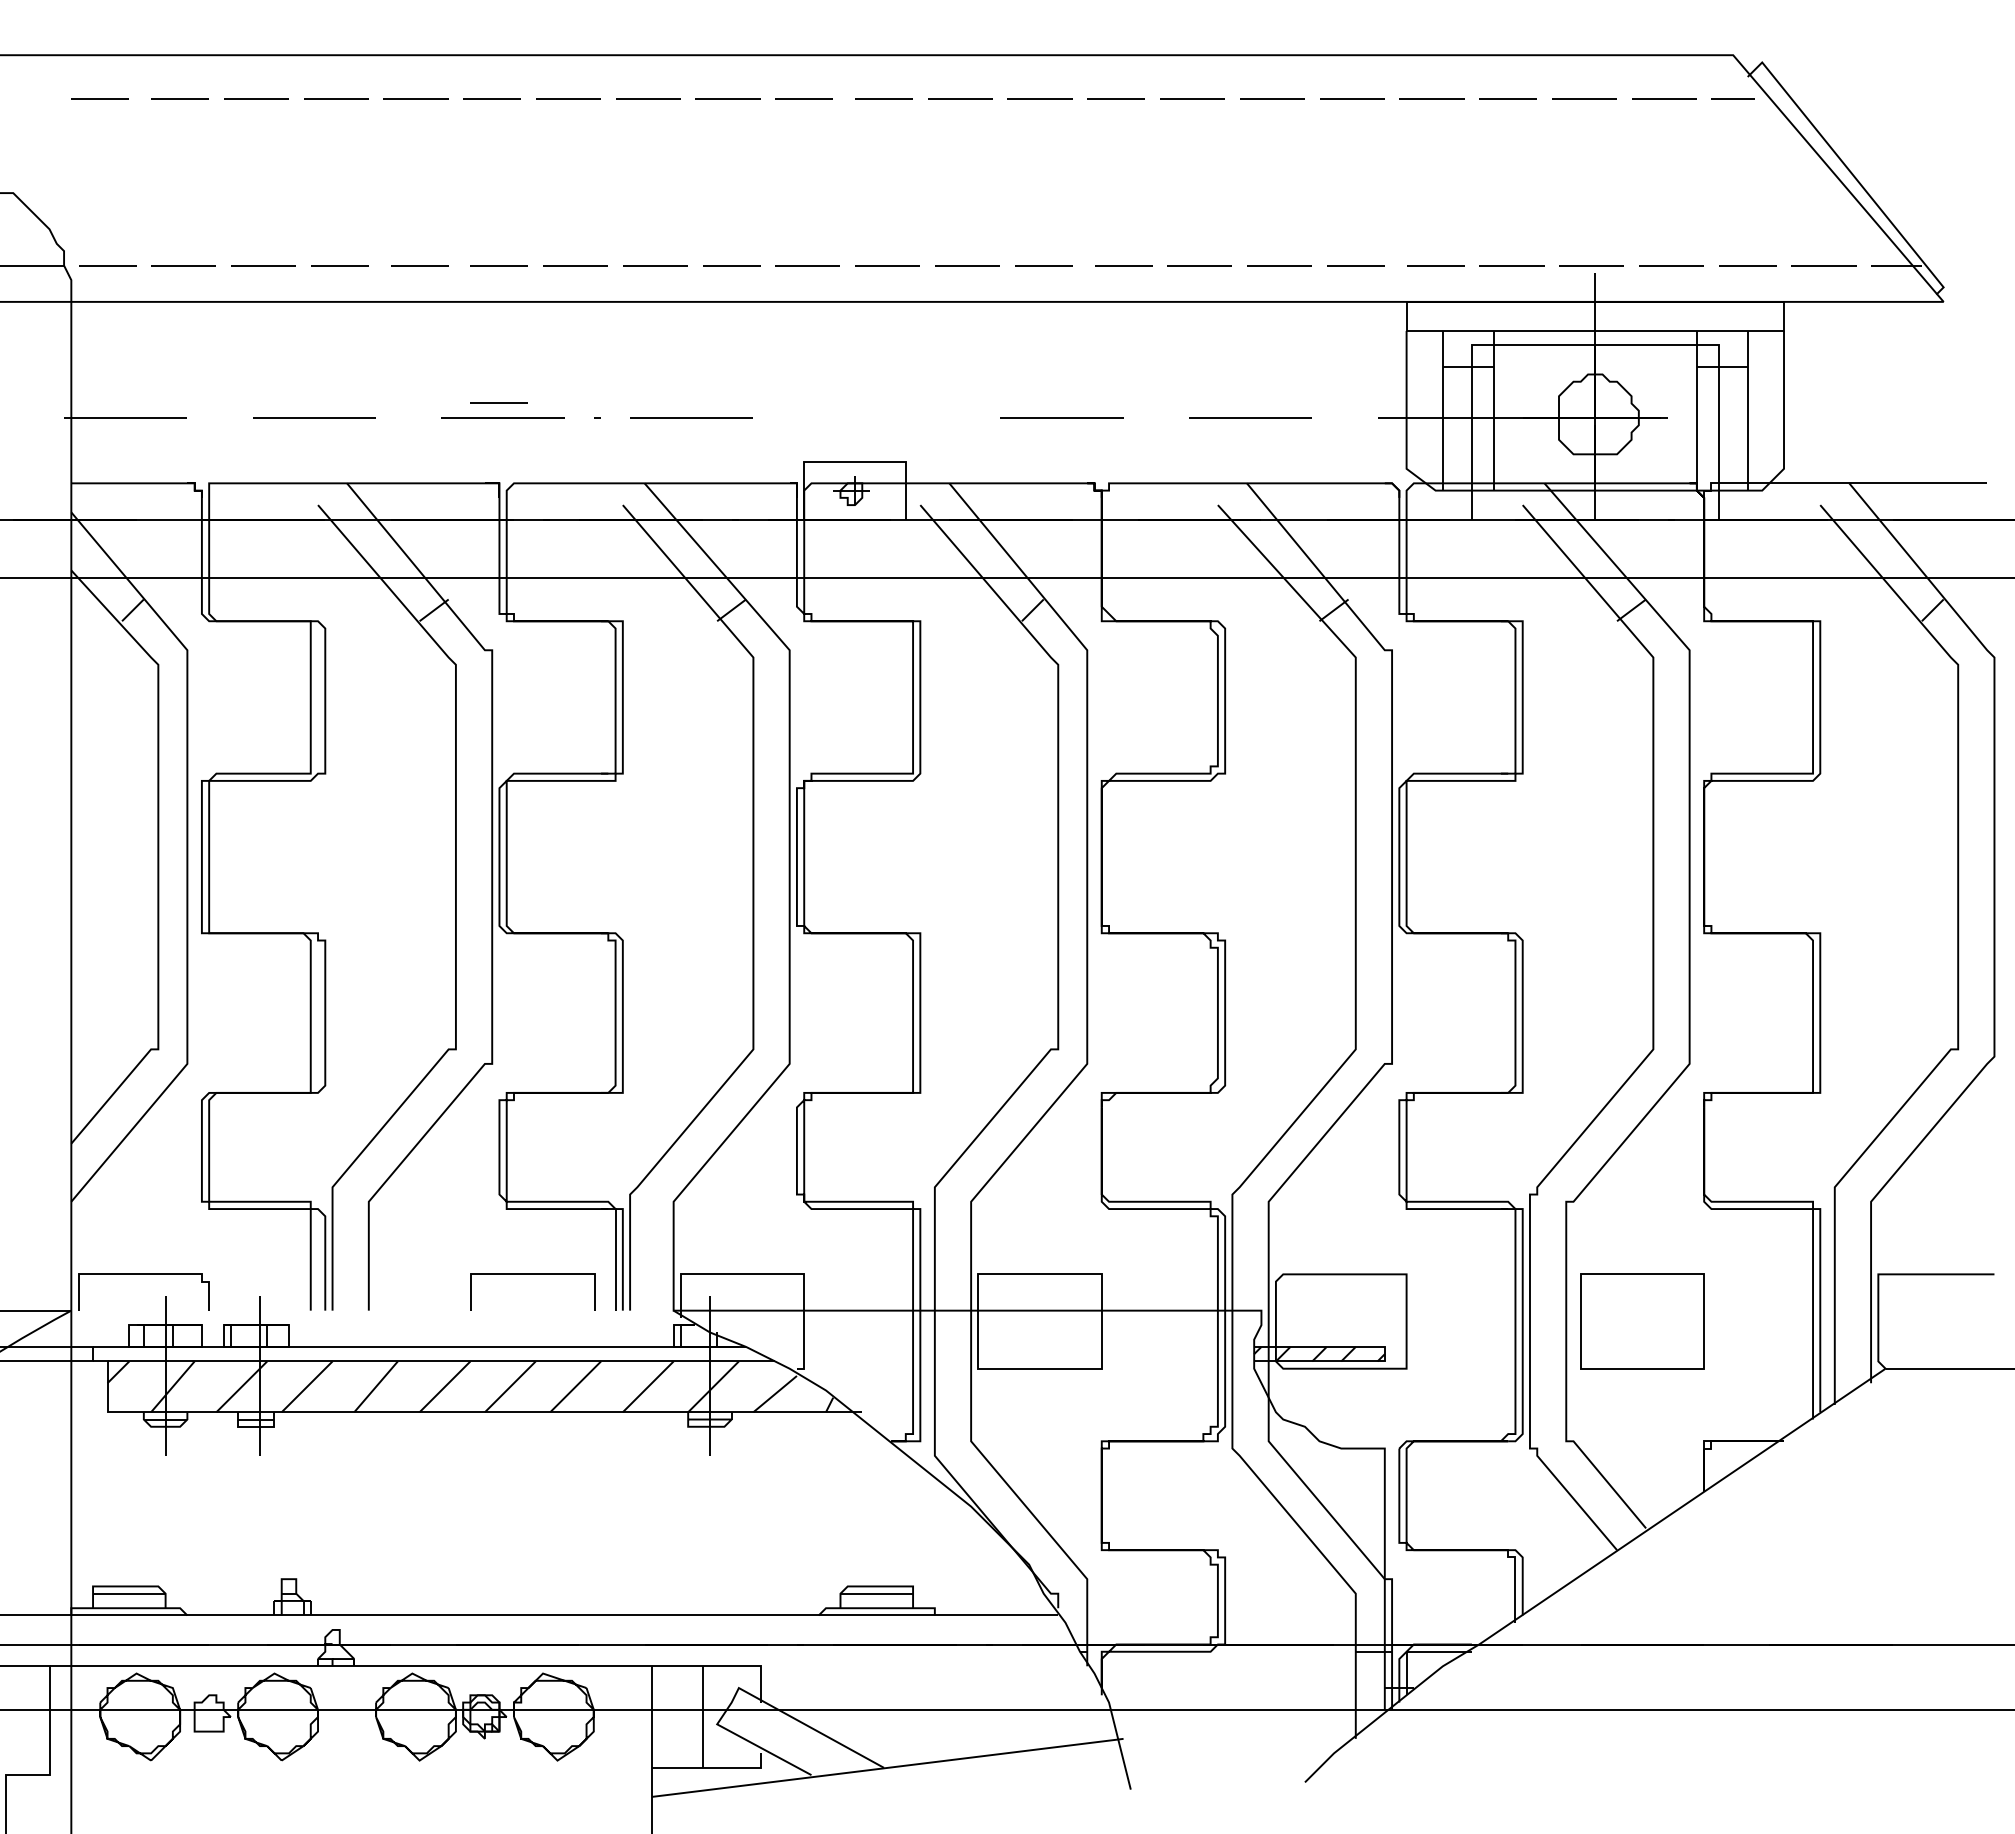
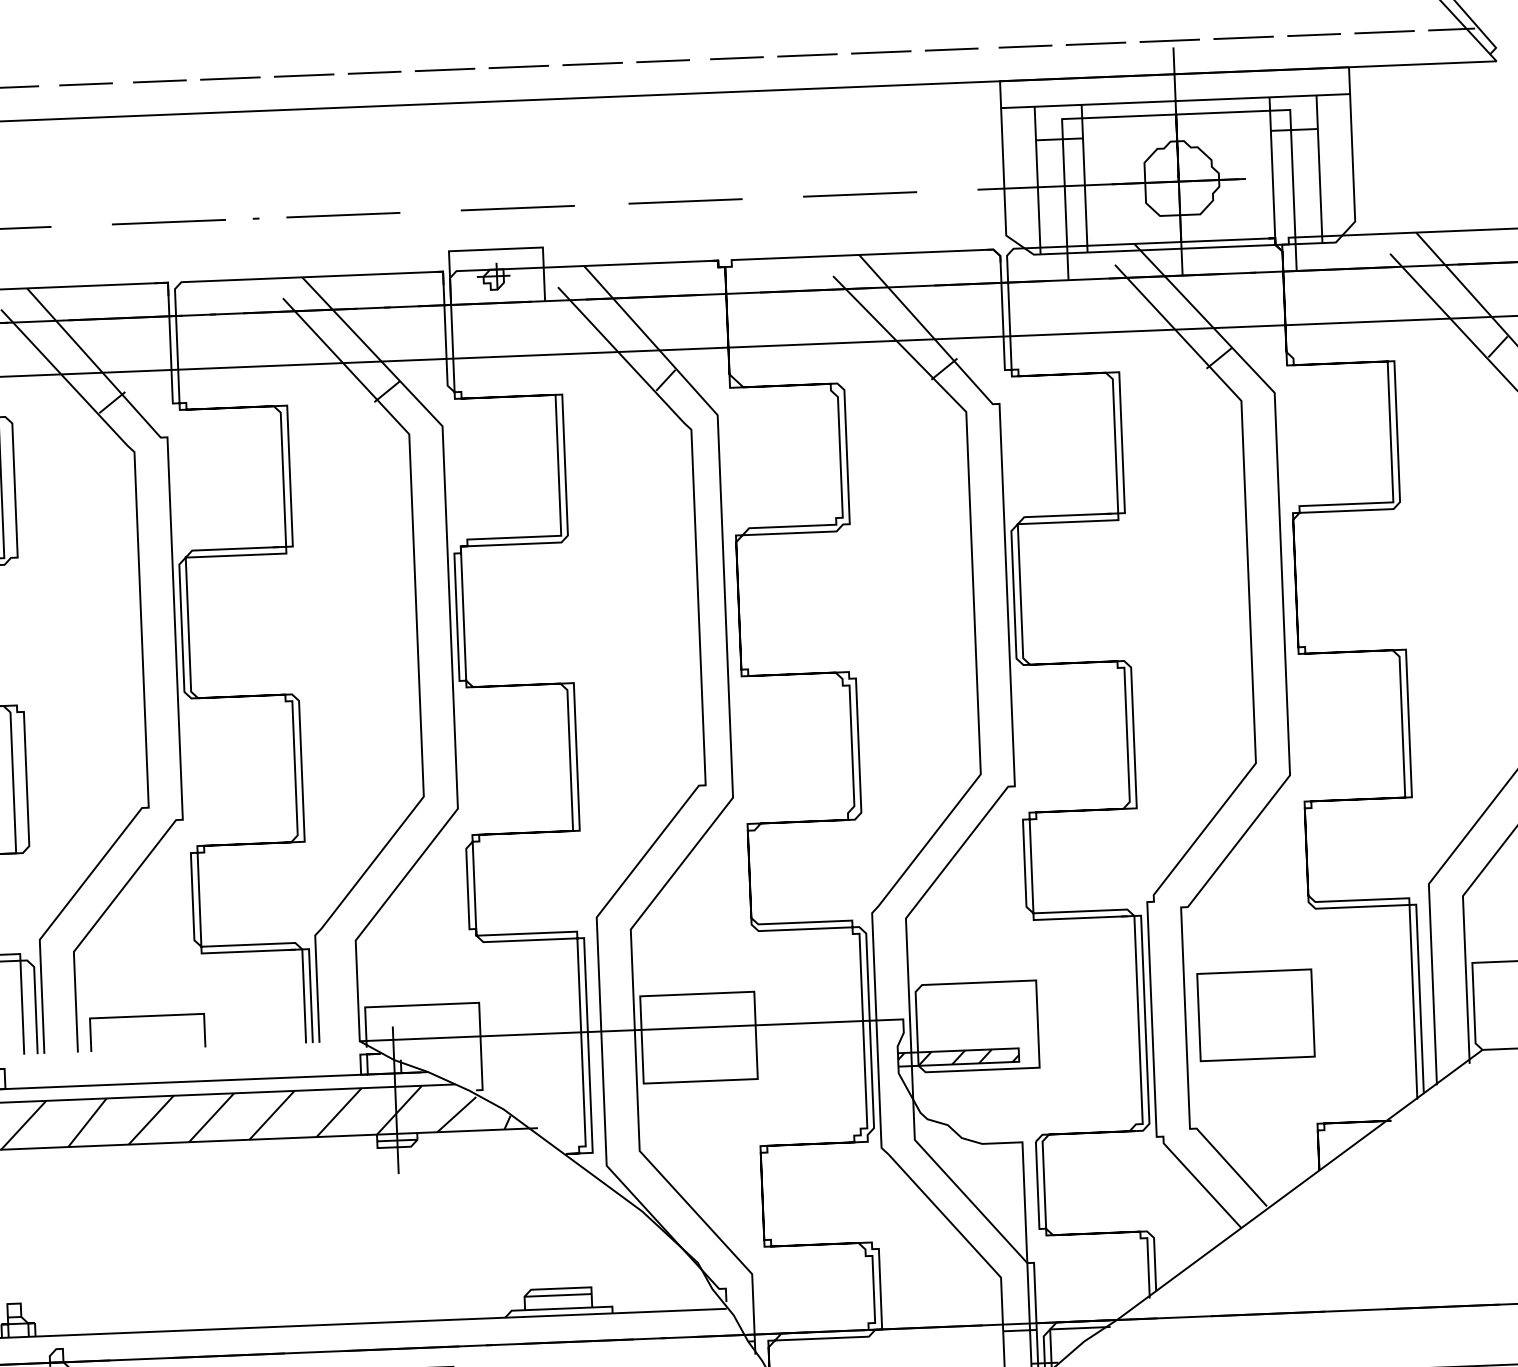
line: (498, 402) -> (164, 208), removed
line: (880, 417) -> (517, 207), added
curve: (532, 1274) -> (146, 1016), moved

